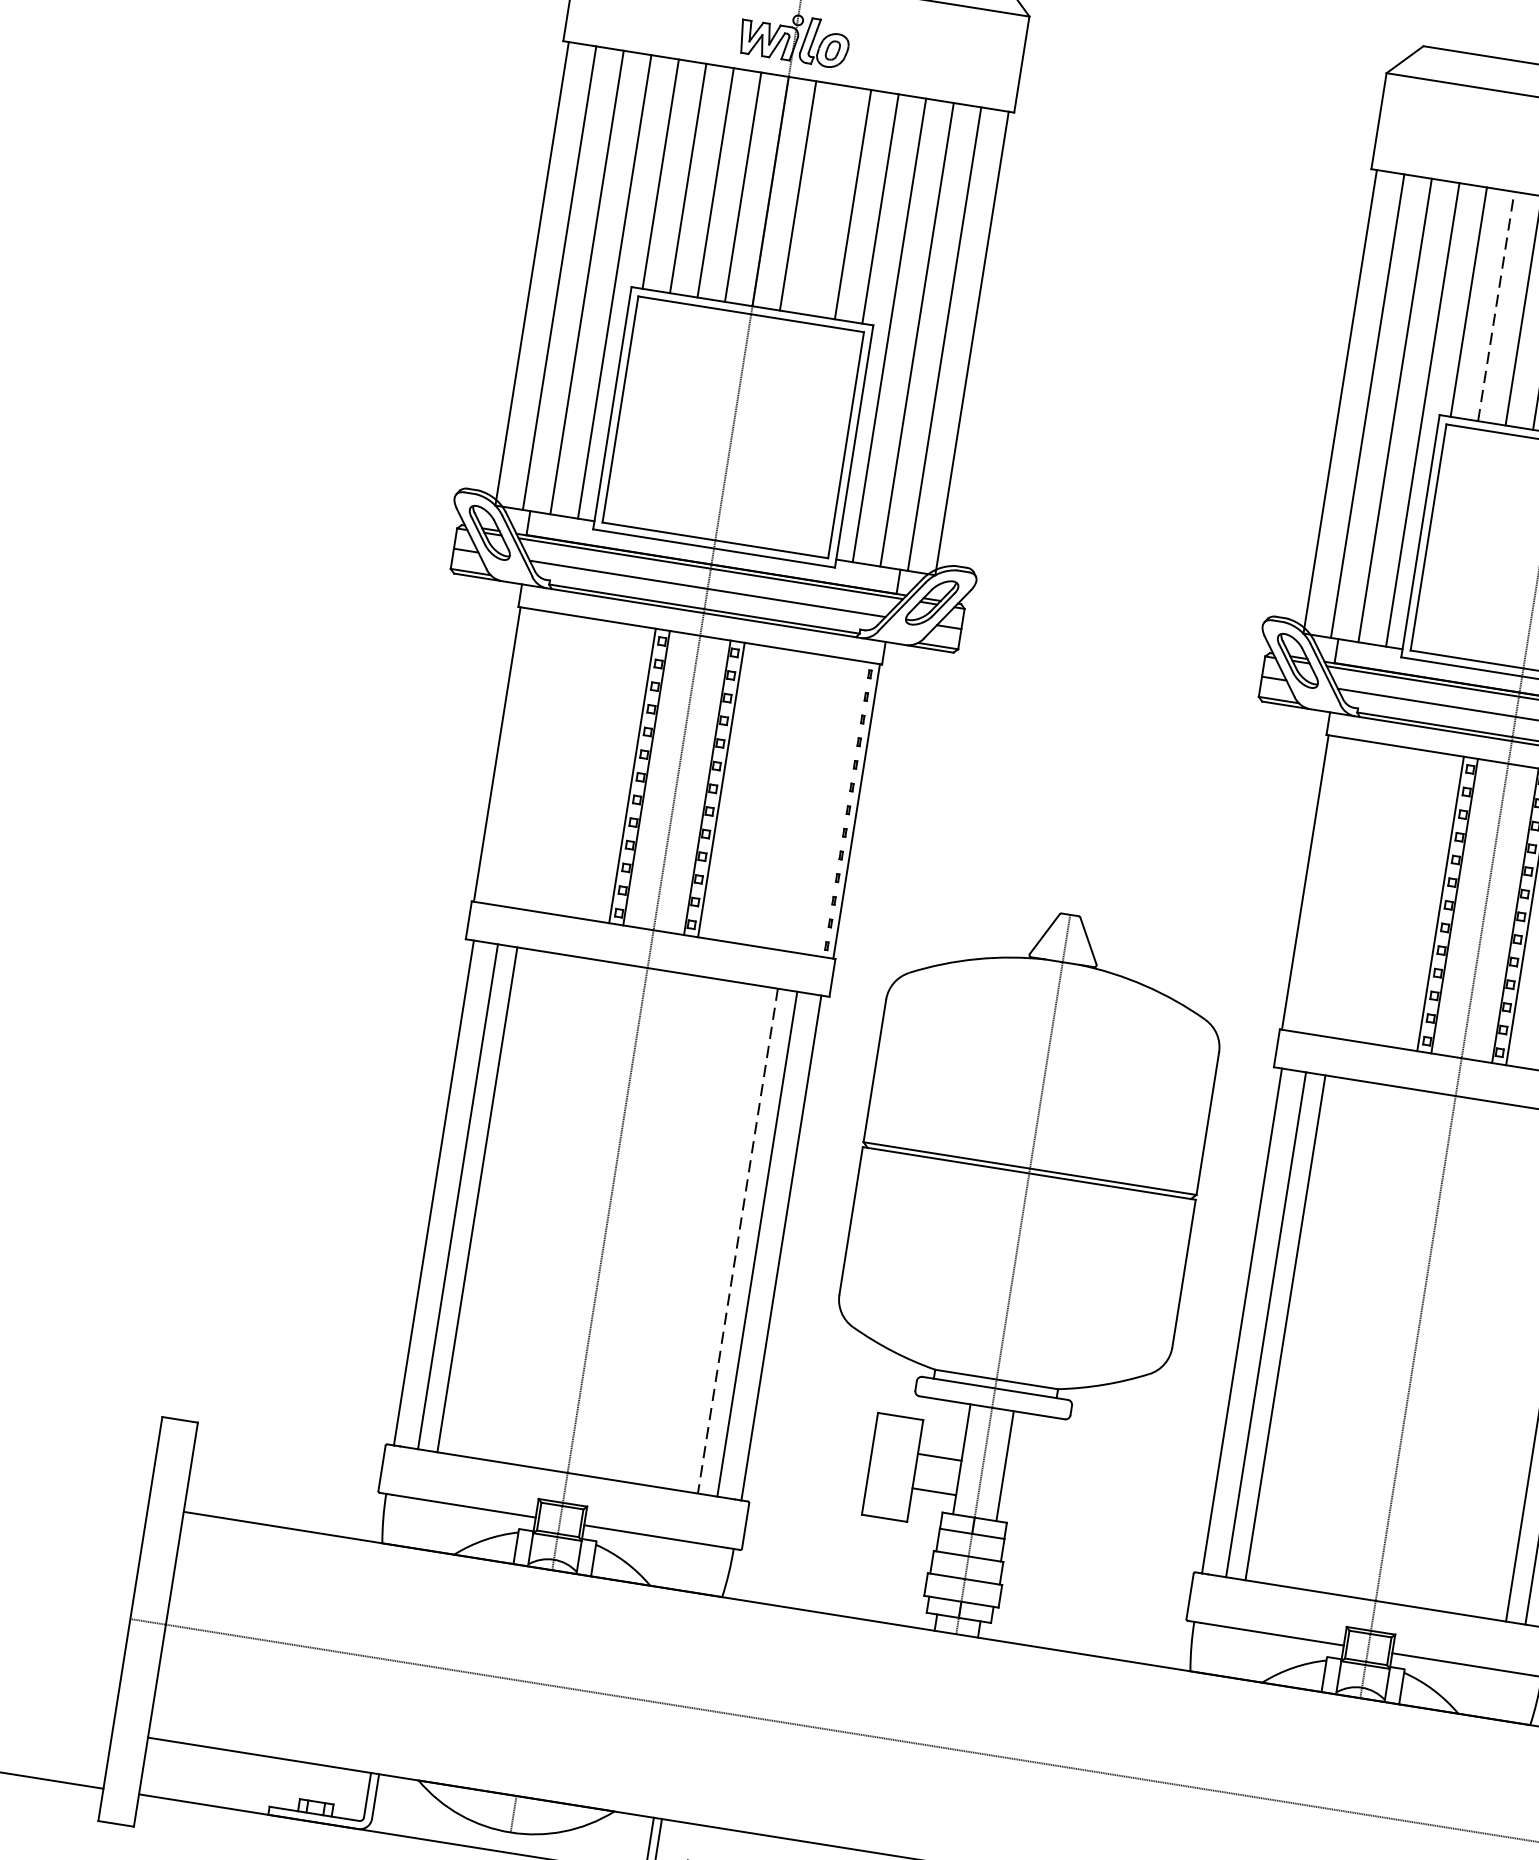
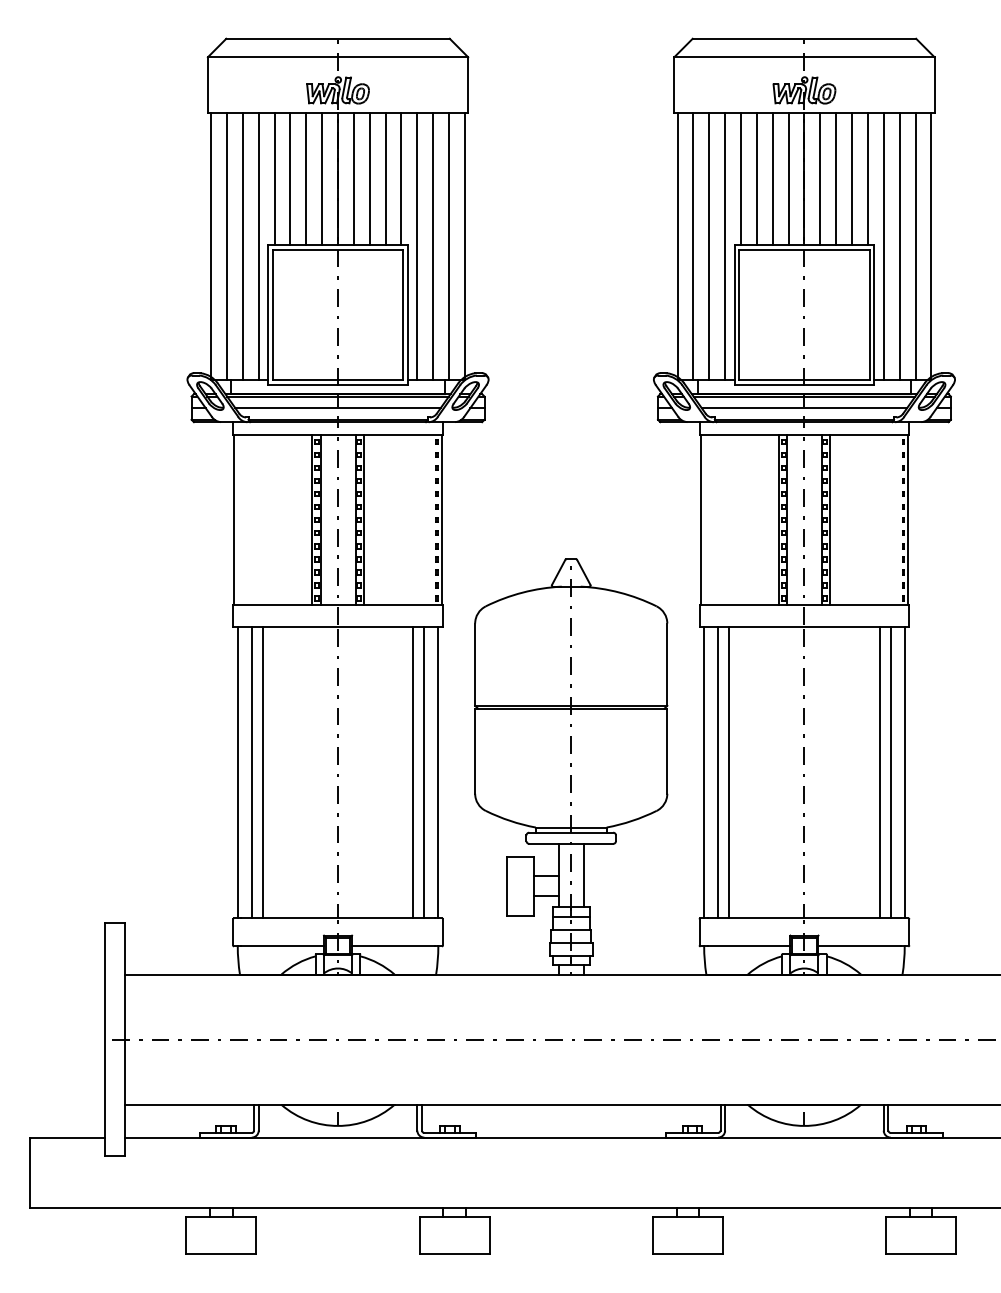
line: (825, 199) -> (369, 178), added
line: (1495, 305) -> (756, 178), dashed -> solid
line: (738, 1240) -> (413, 772), dashed -> solid

